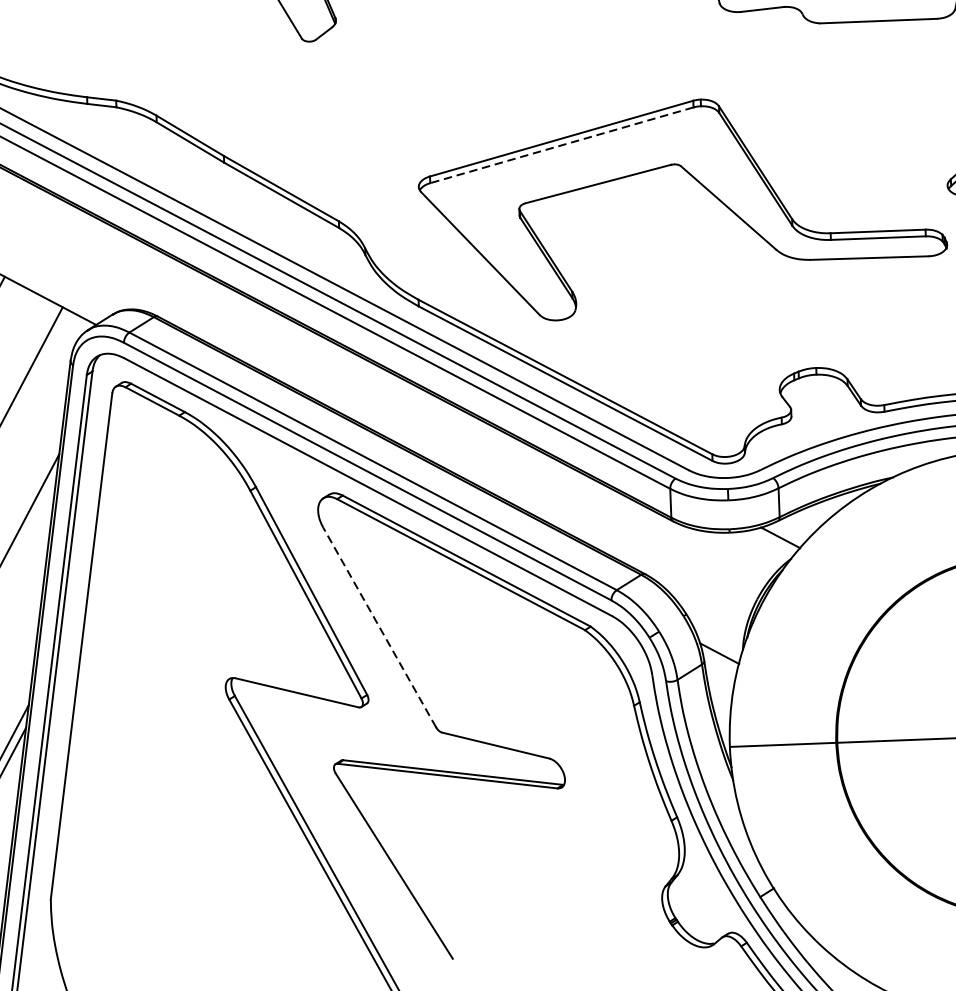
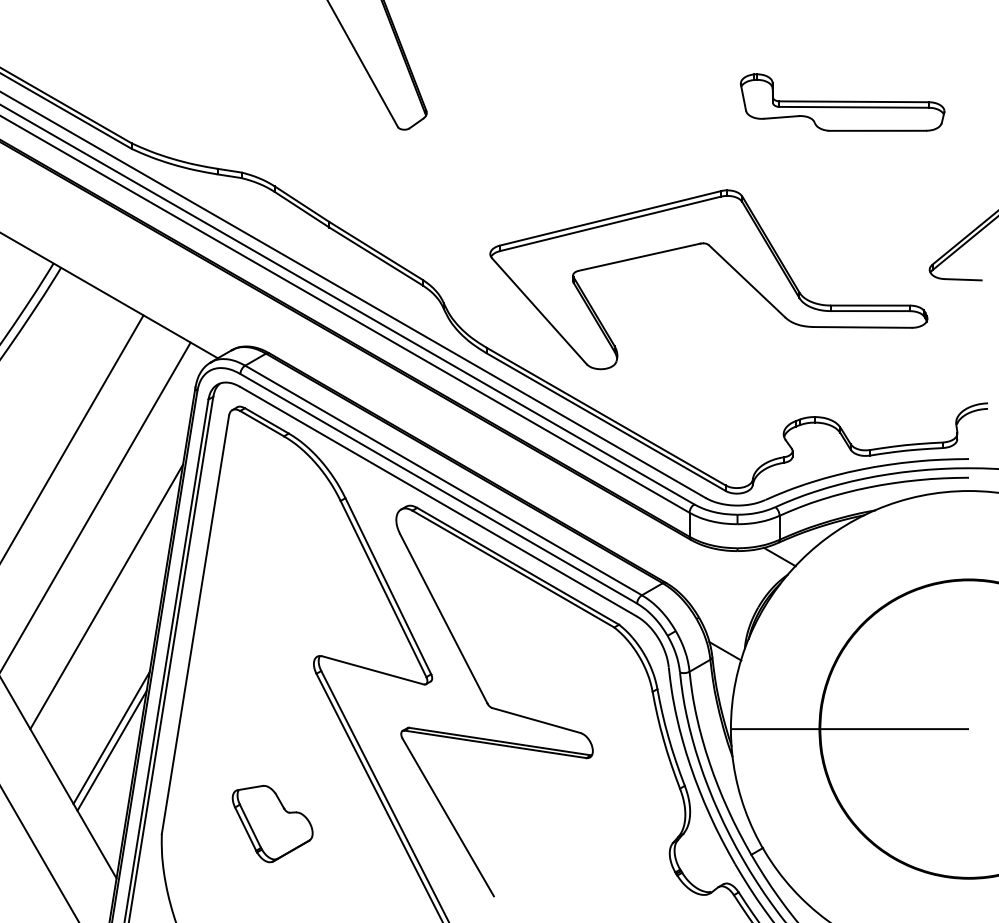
line: (561, 144) -> (610, 223), dashed -> solid
line: (379, 627) -> (443, 618), dashed -> solid
part: (183, 881) -> (272, 823), added

